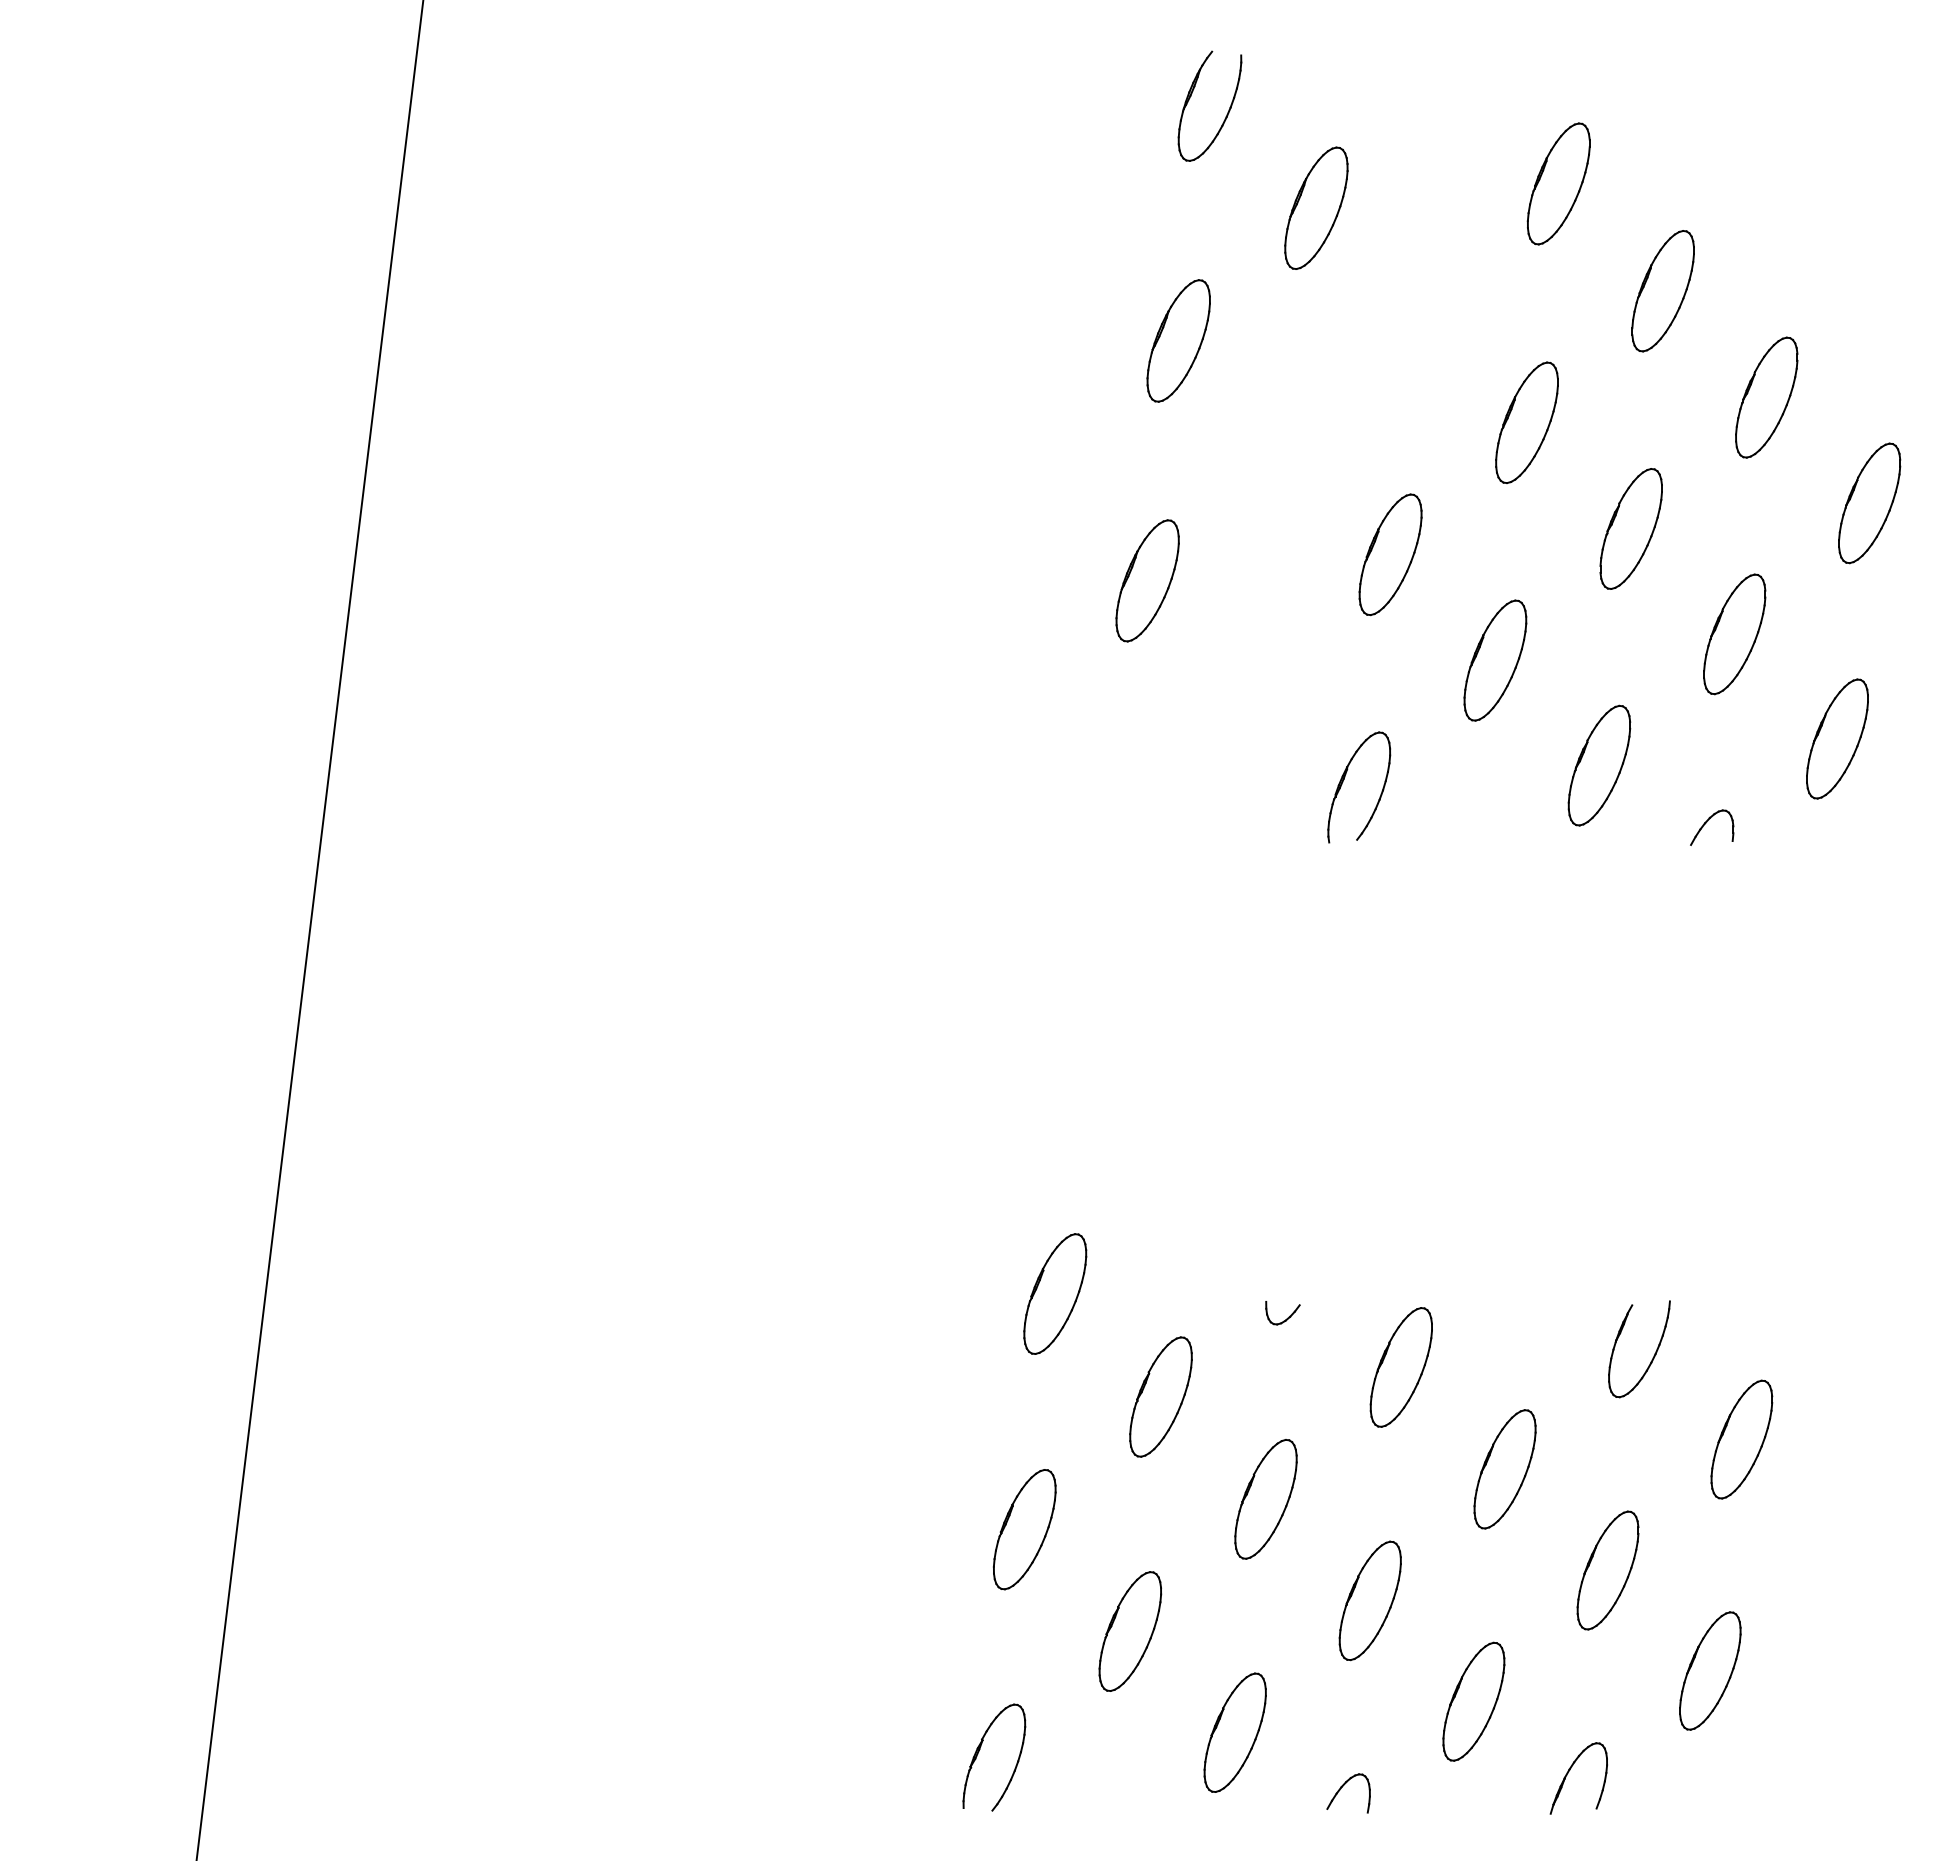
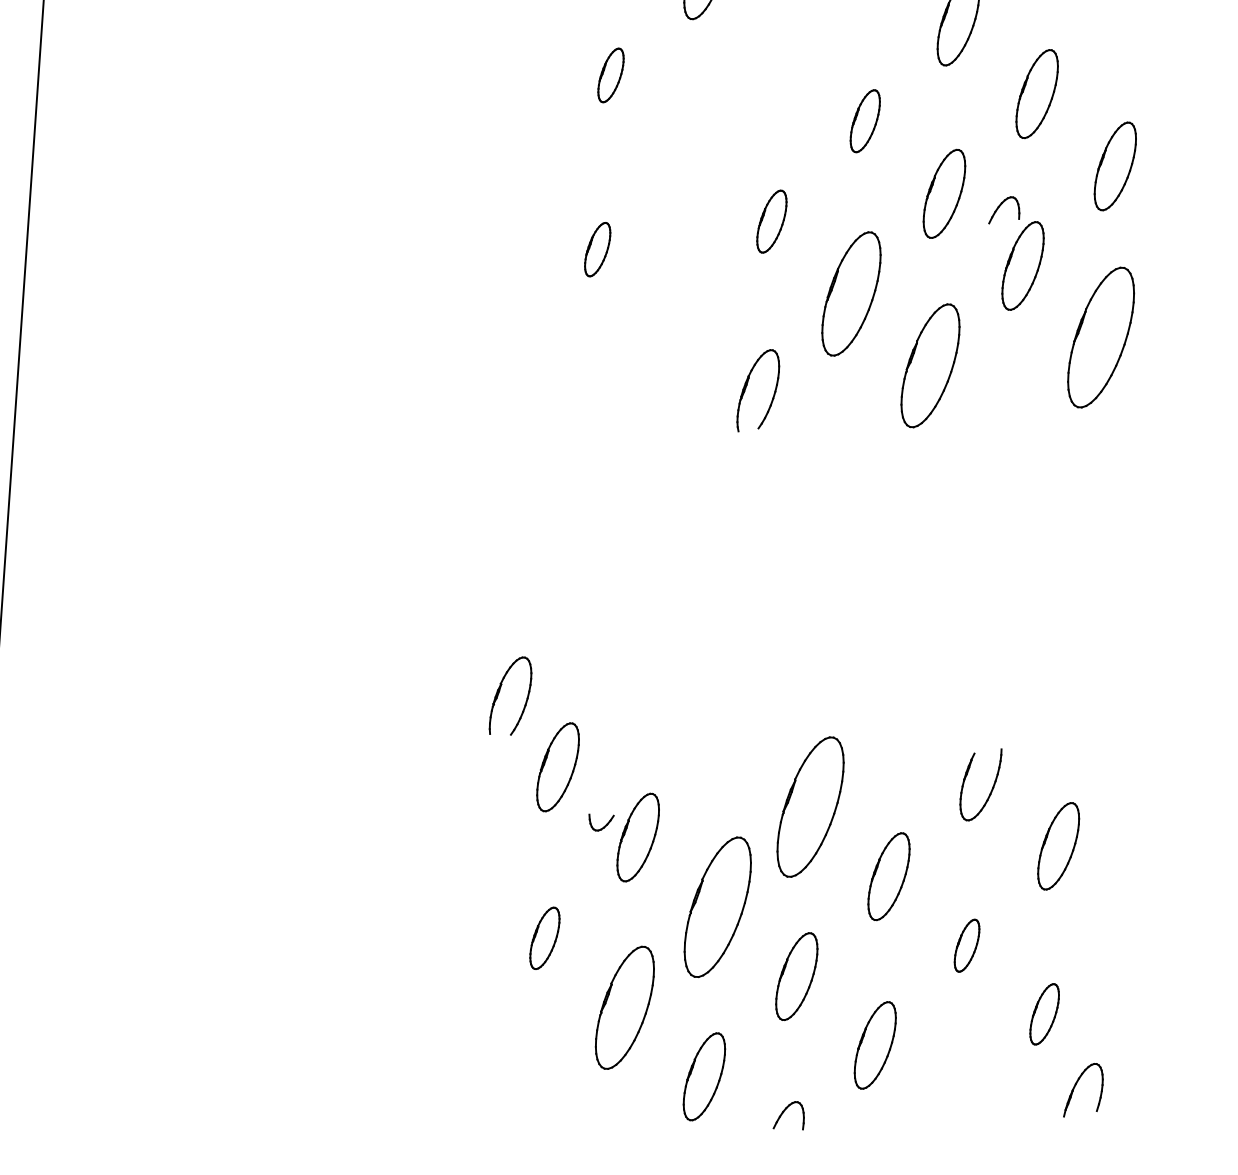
part: (1178, 340) -> (610, 75), size x0.6
part: (1526, 422) -> (864, 121), size x0.7
part: (1390, 554) -> (771, 221), size x0.7
part: (1147, 580) -> (597, 249), size x0.6
part: (1495, 660) -> (851, 293), size x1.4
part: (1837, 738) -> (1101, 337), size x1.6
part: (1599, 765) -> (930, 365), size x1.4
part: (1707, 822) -> (1000, 206), moved
part: (1287, 1317) -> (605, 825), moved
part: (1400, 1367) -> (809, 807), size x1.6
part: (1265, 1499) -> (717, 907), size x1.6
part: (1024, 1529) -> (544, 938), size x0.7
part: (1607, 1570) -> (966, 945), size x0.6
part: (1130, 1631) -> (625, 1007), size x1.4
part: (1710, 1670) -> (1044, 1013), size x0.7
part: (980, 1749) -> (500, 691), moved
part: (1568, 1773) -> (1075, 1086), moved

